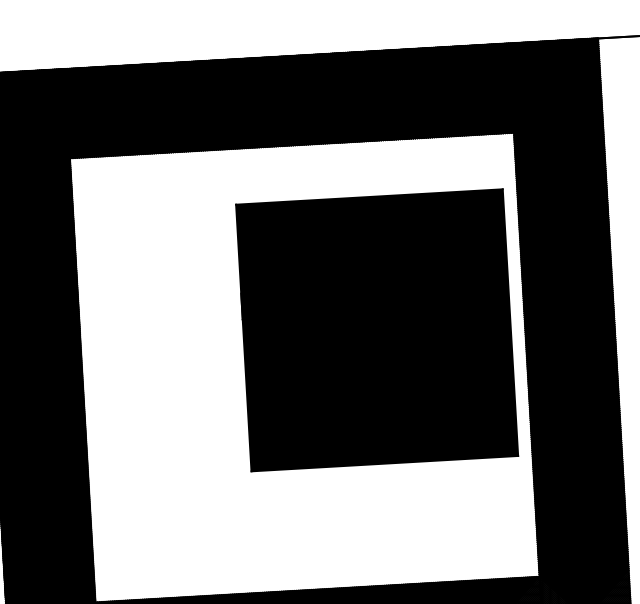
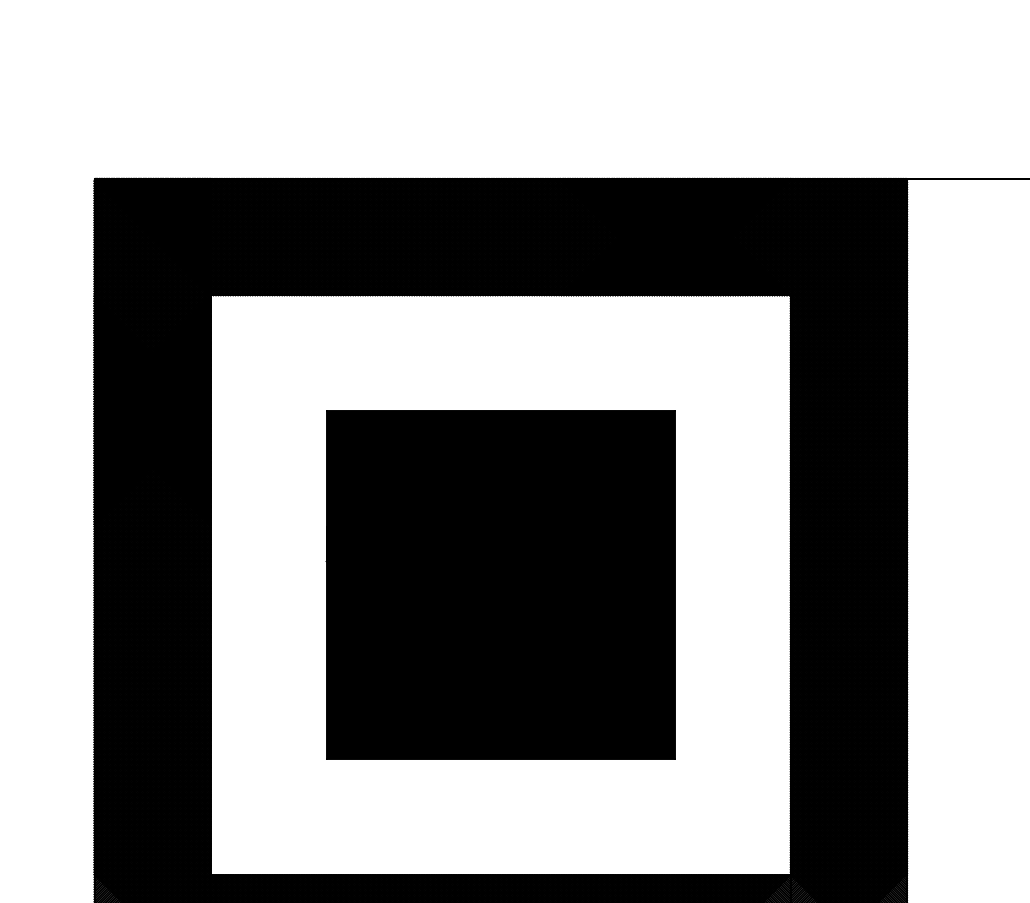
part: (376, 329) -> (500, 584), moved

